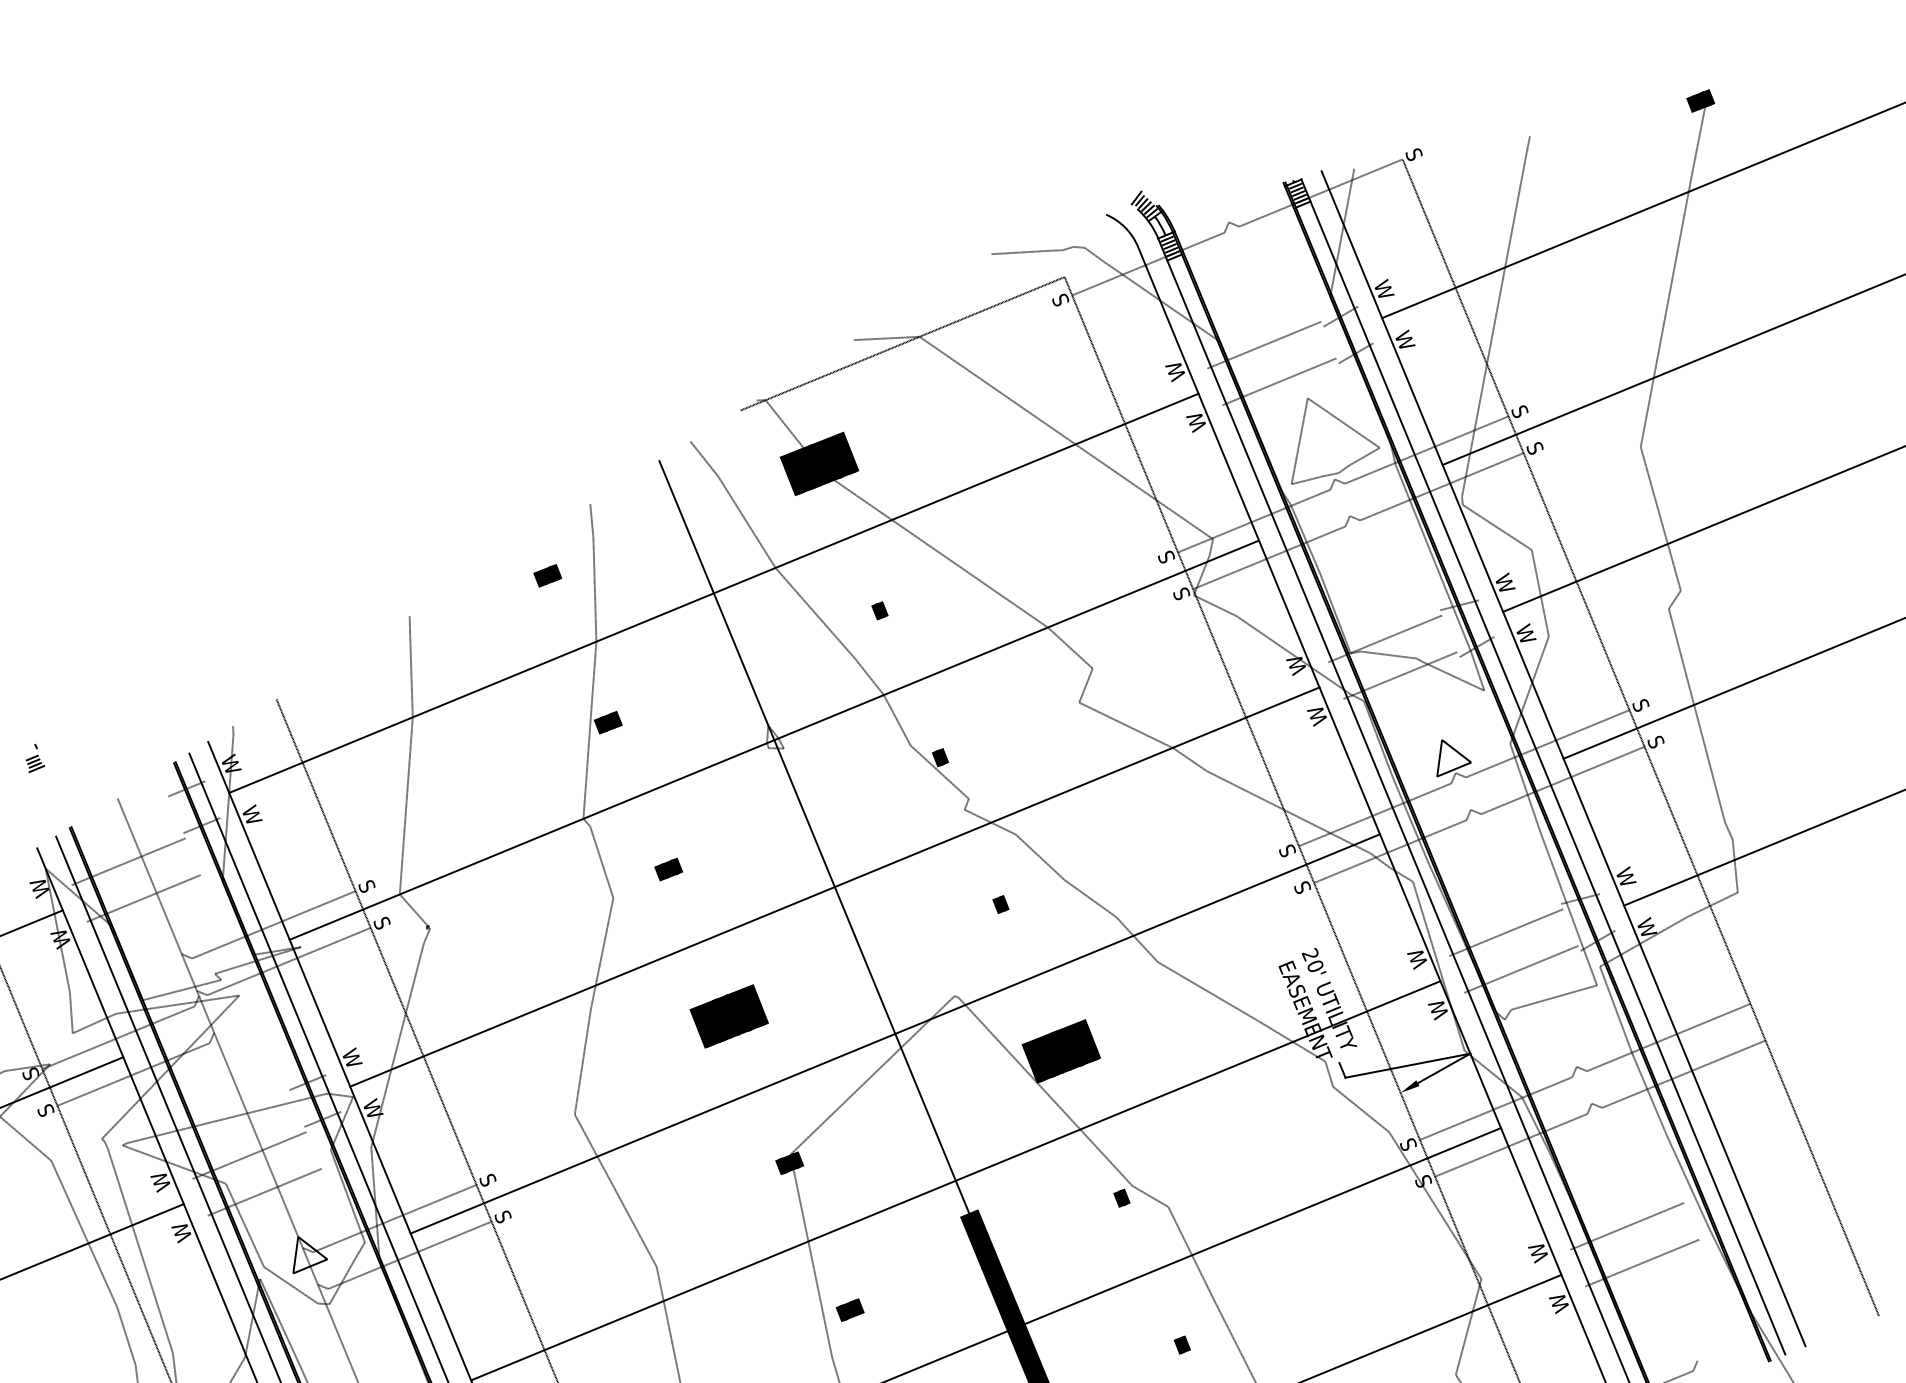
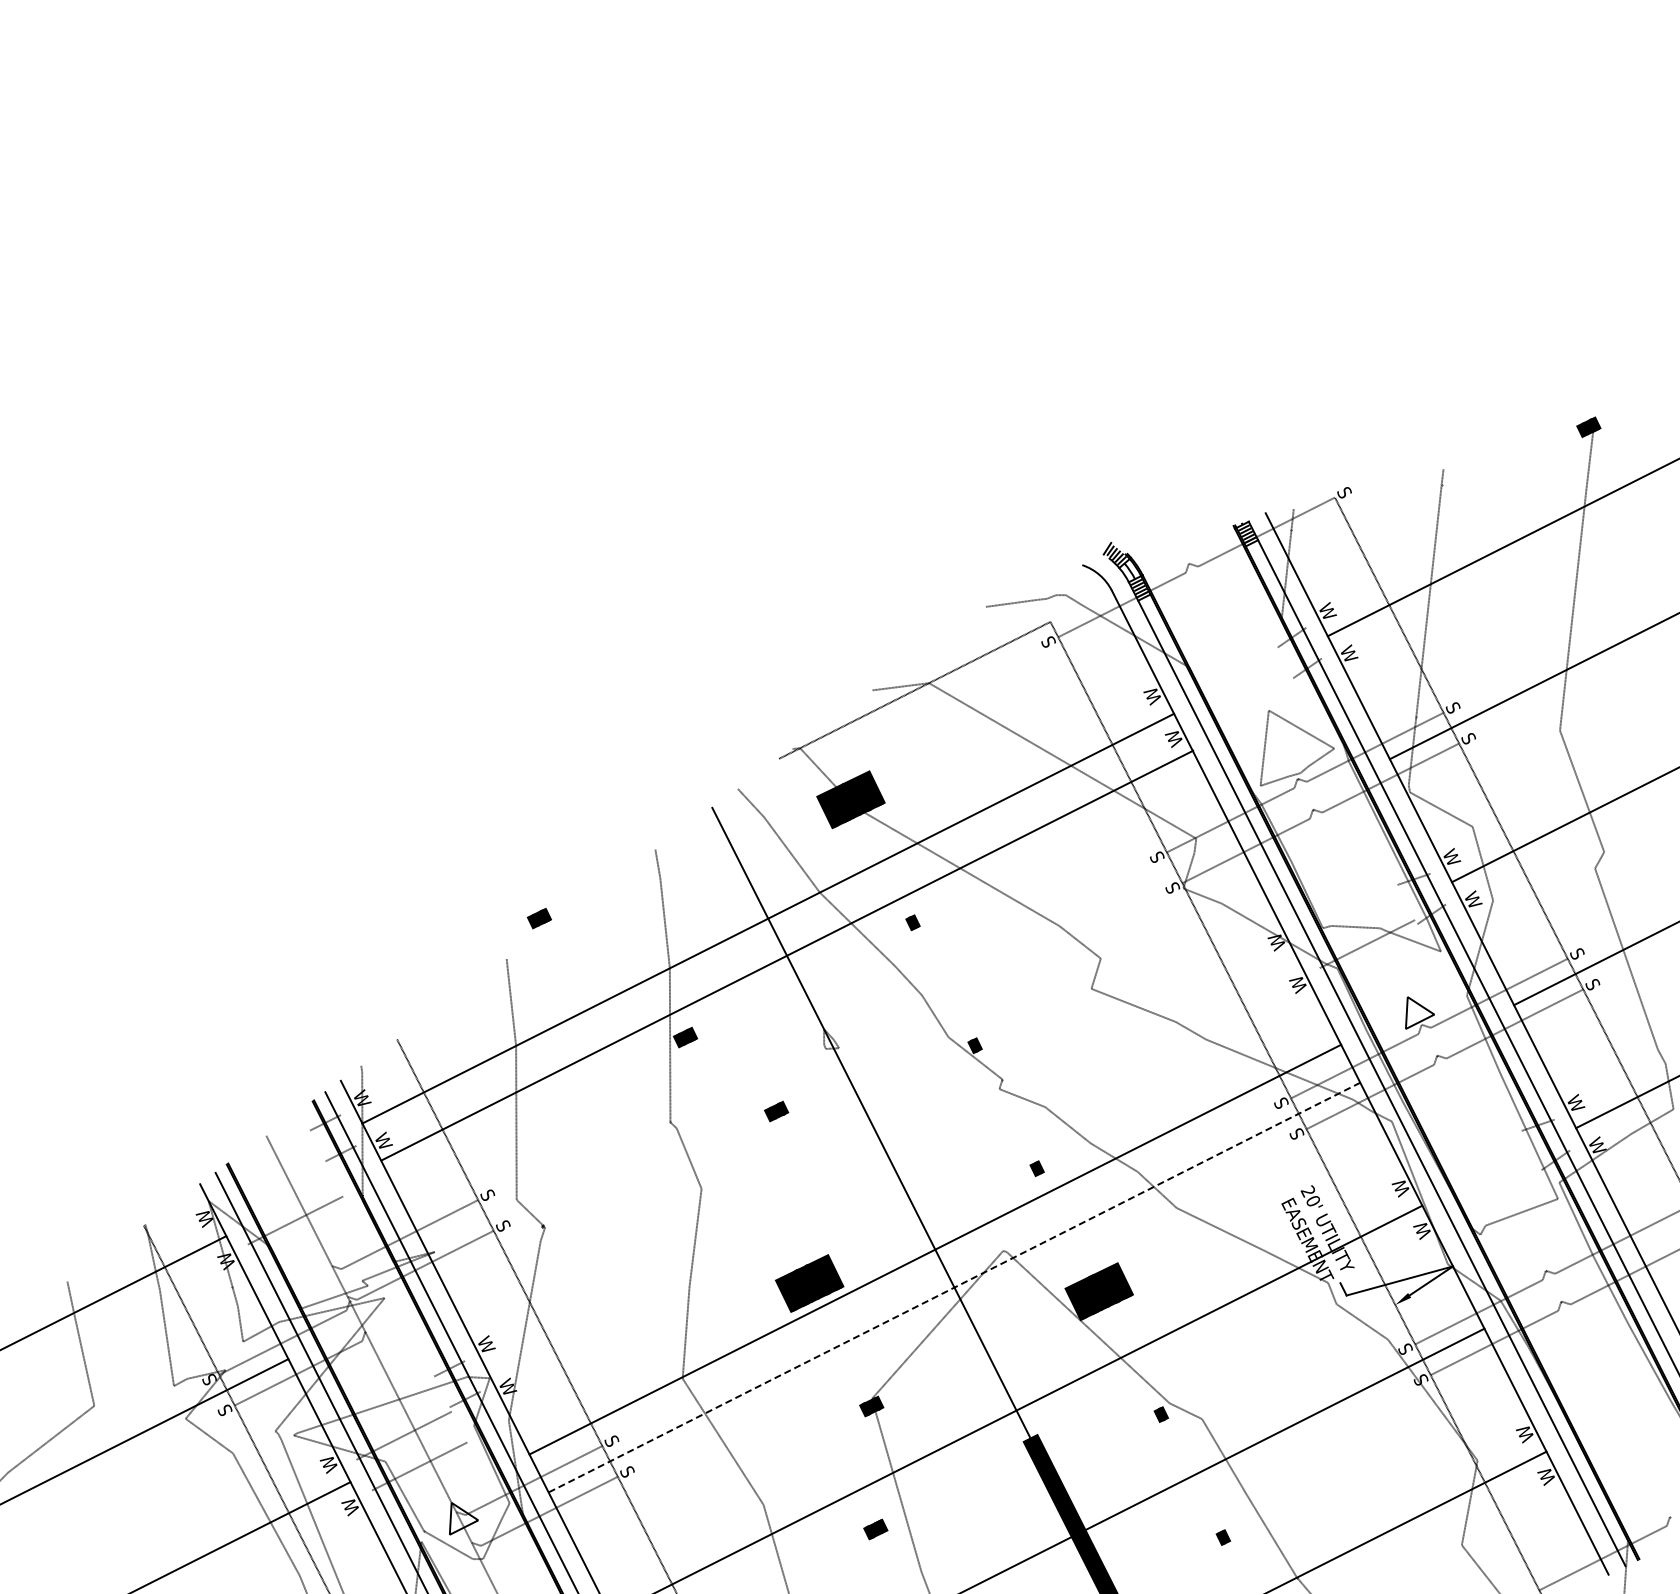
line: (1264, 345) -> (1227, 667), removed
line: (1278, 382) -> (1242, 698), removed
text: (546, 575) -> (538, 918), moved
line: (1384, 638) -> (1351, 913), removed
line: (774, 740) -> (787, 955), moved
part: (35, 758) -> (192, 1106), removed
line: (128, 861) -> (279, 1189), removed
text: (668, 869) -> (776, 1111), moved
line: (834, 886) -> (935, 1249), moved
line: (1505, 932) -> (1475, 1159), removed
line: (1521, 969) -> (1491, 1190), removed
line: (895, 1033) -> (954, 1287), solid -> dashed
line: (1626, 1226) -> (1599, 1405), removed
line: (1642, 1263) -> (1615, 1436), removed
text: (849, 1310) -> (875, 1529), moved

